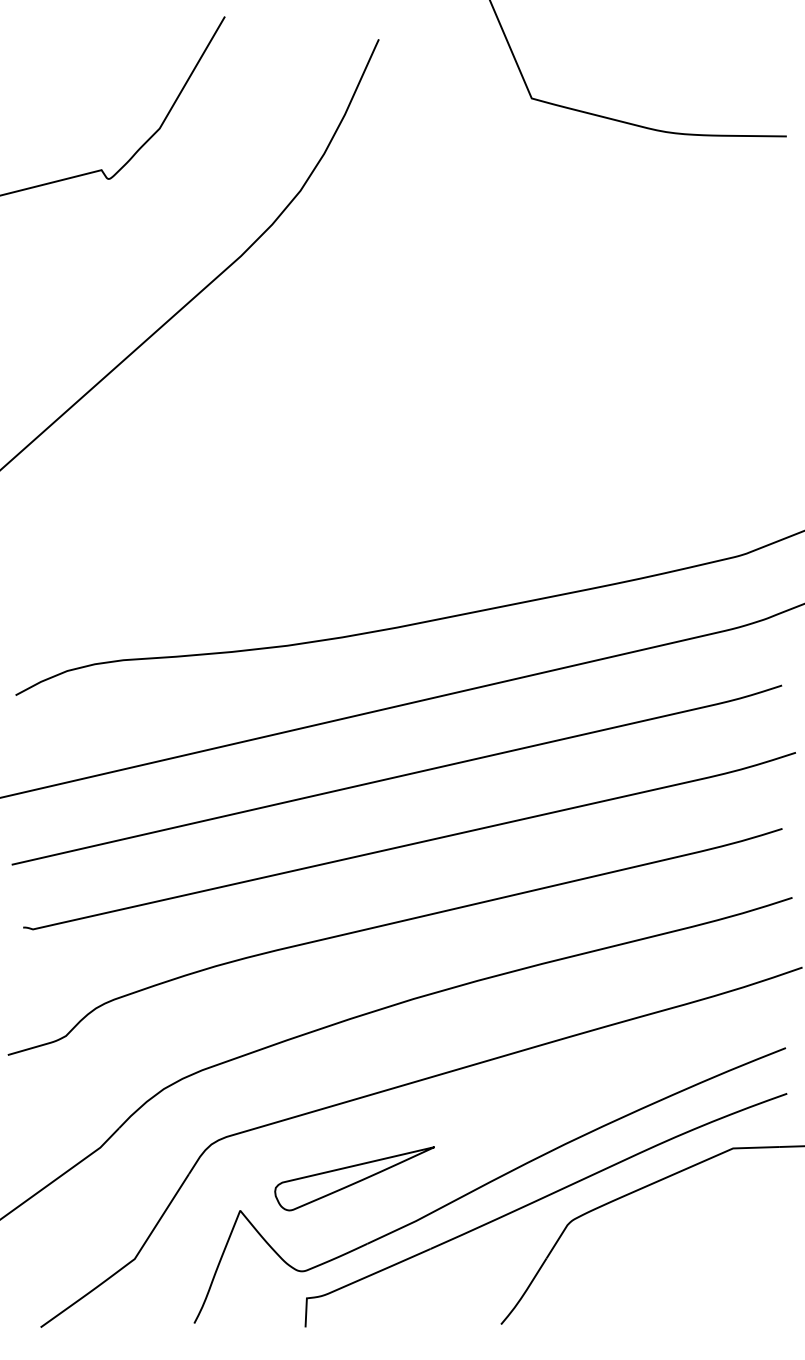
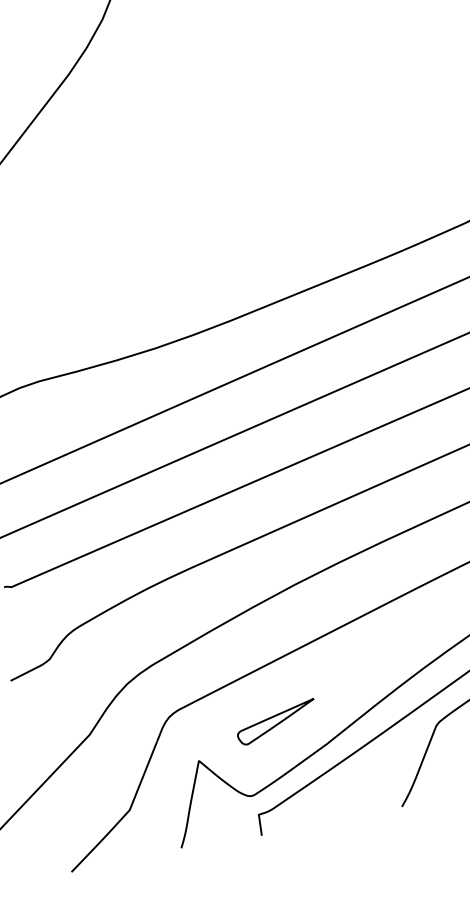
part: (354, 1178) -> (276, 722), size x0.7

